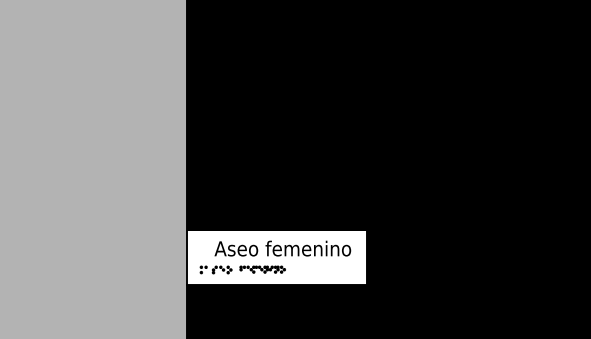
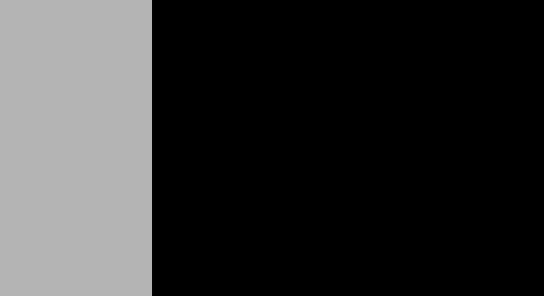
fill: (276, 257) -> (219, 171), added

